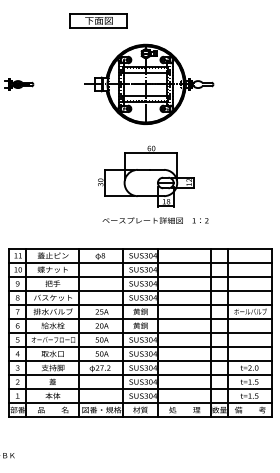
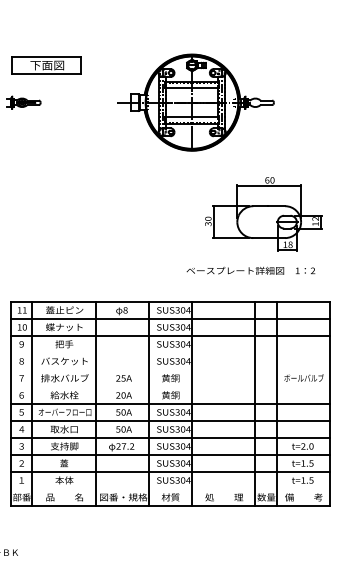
part: (98, 20) -> (46, 65), moved
part: (148, 84) -> (195, 102), moved
part: (146, 176) -> (263, 214), moved
text: (155, 220) -> (250, 270), moved
line: (139, 291) -> (169, 353), removed
line: (139, 305) -> (169, 370), removed
line: (139, 319) -> (169, 387), removed
line: (139, 403) -> (169, 489), removed

